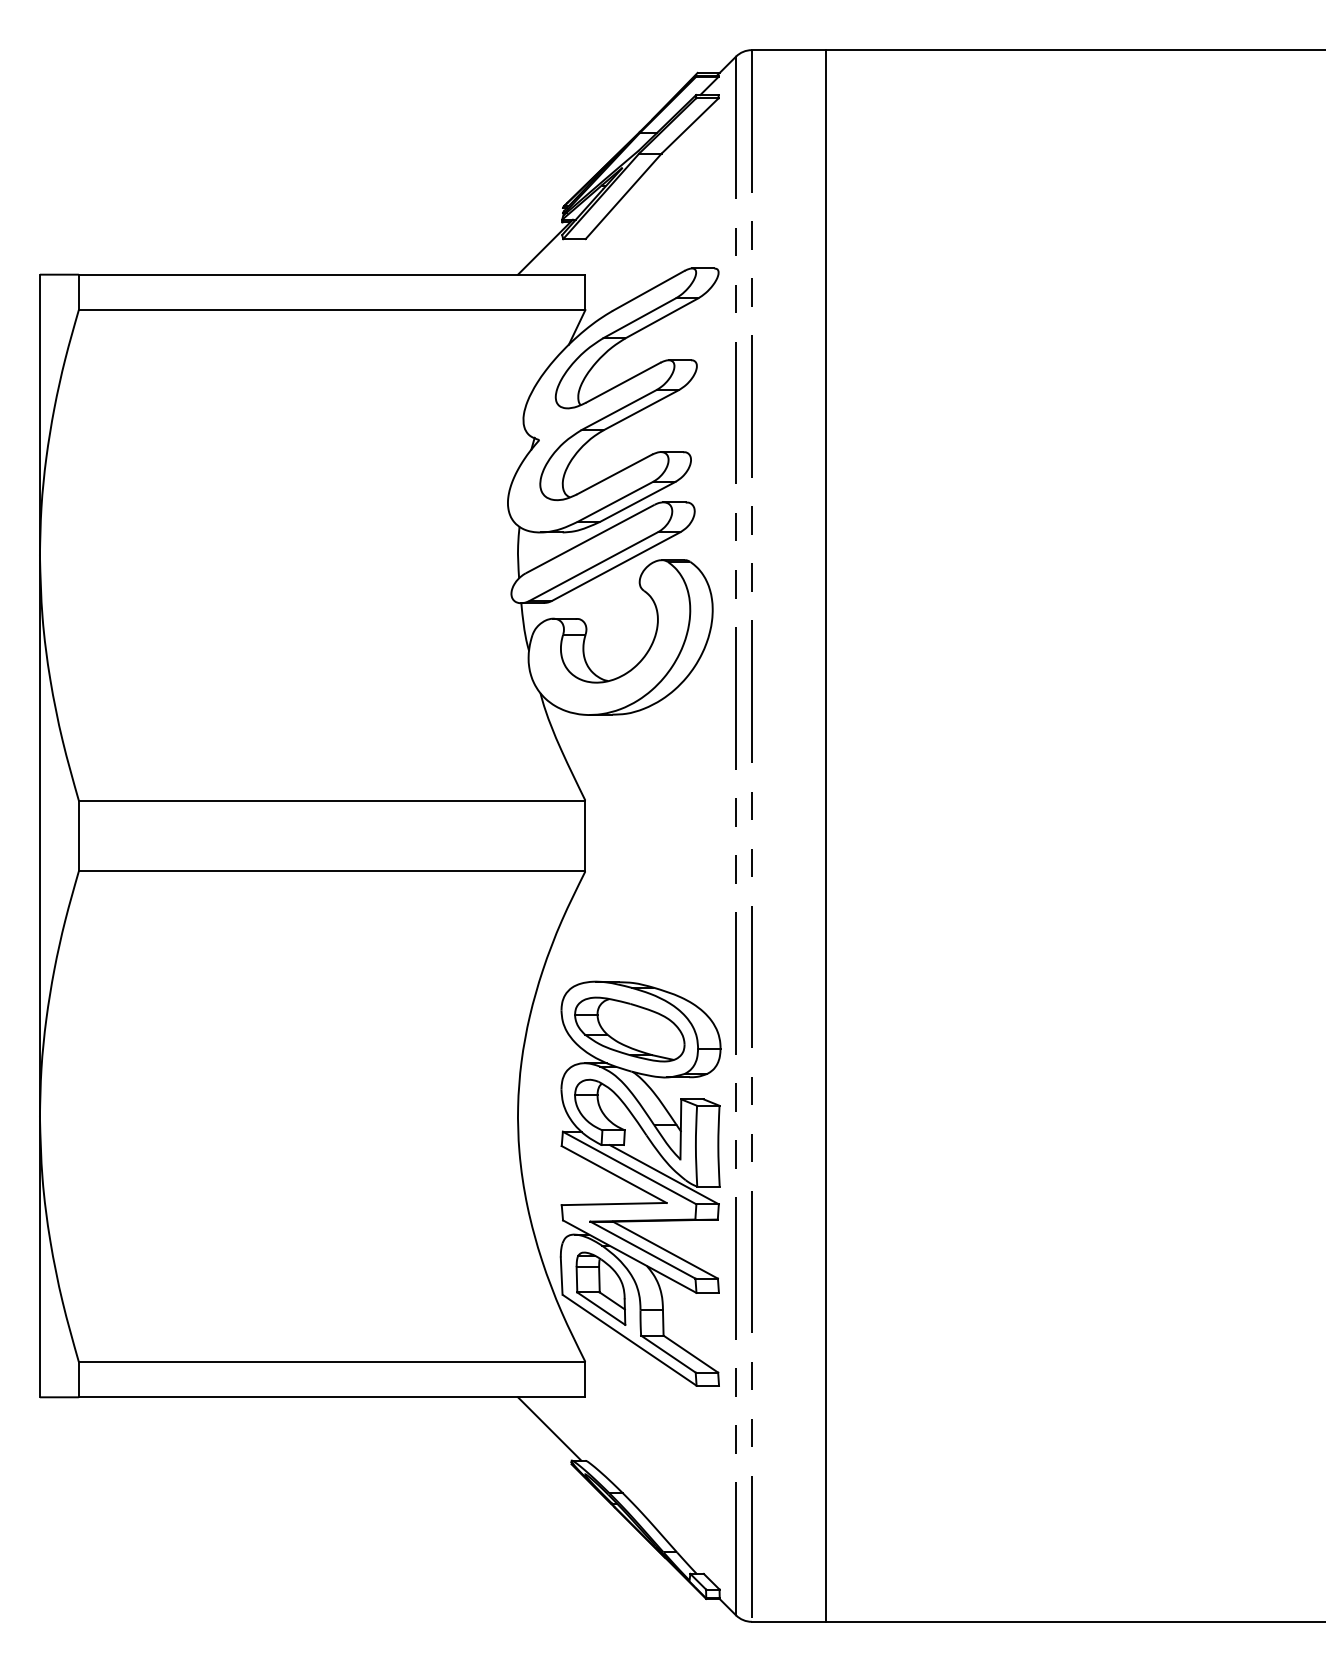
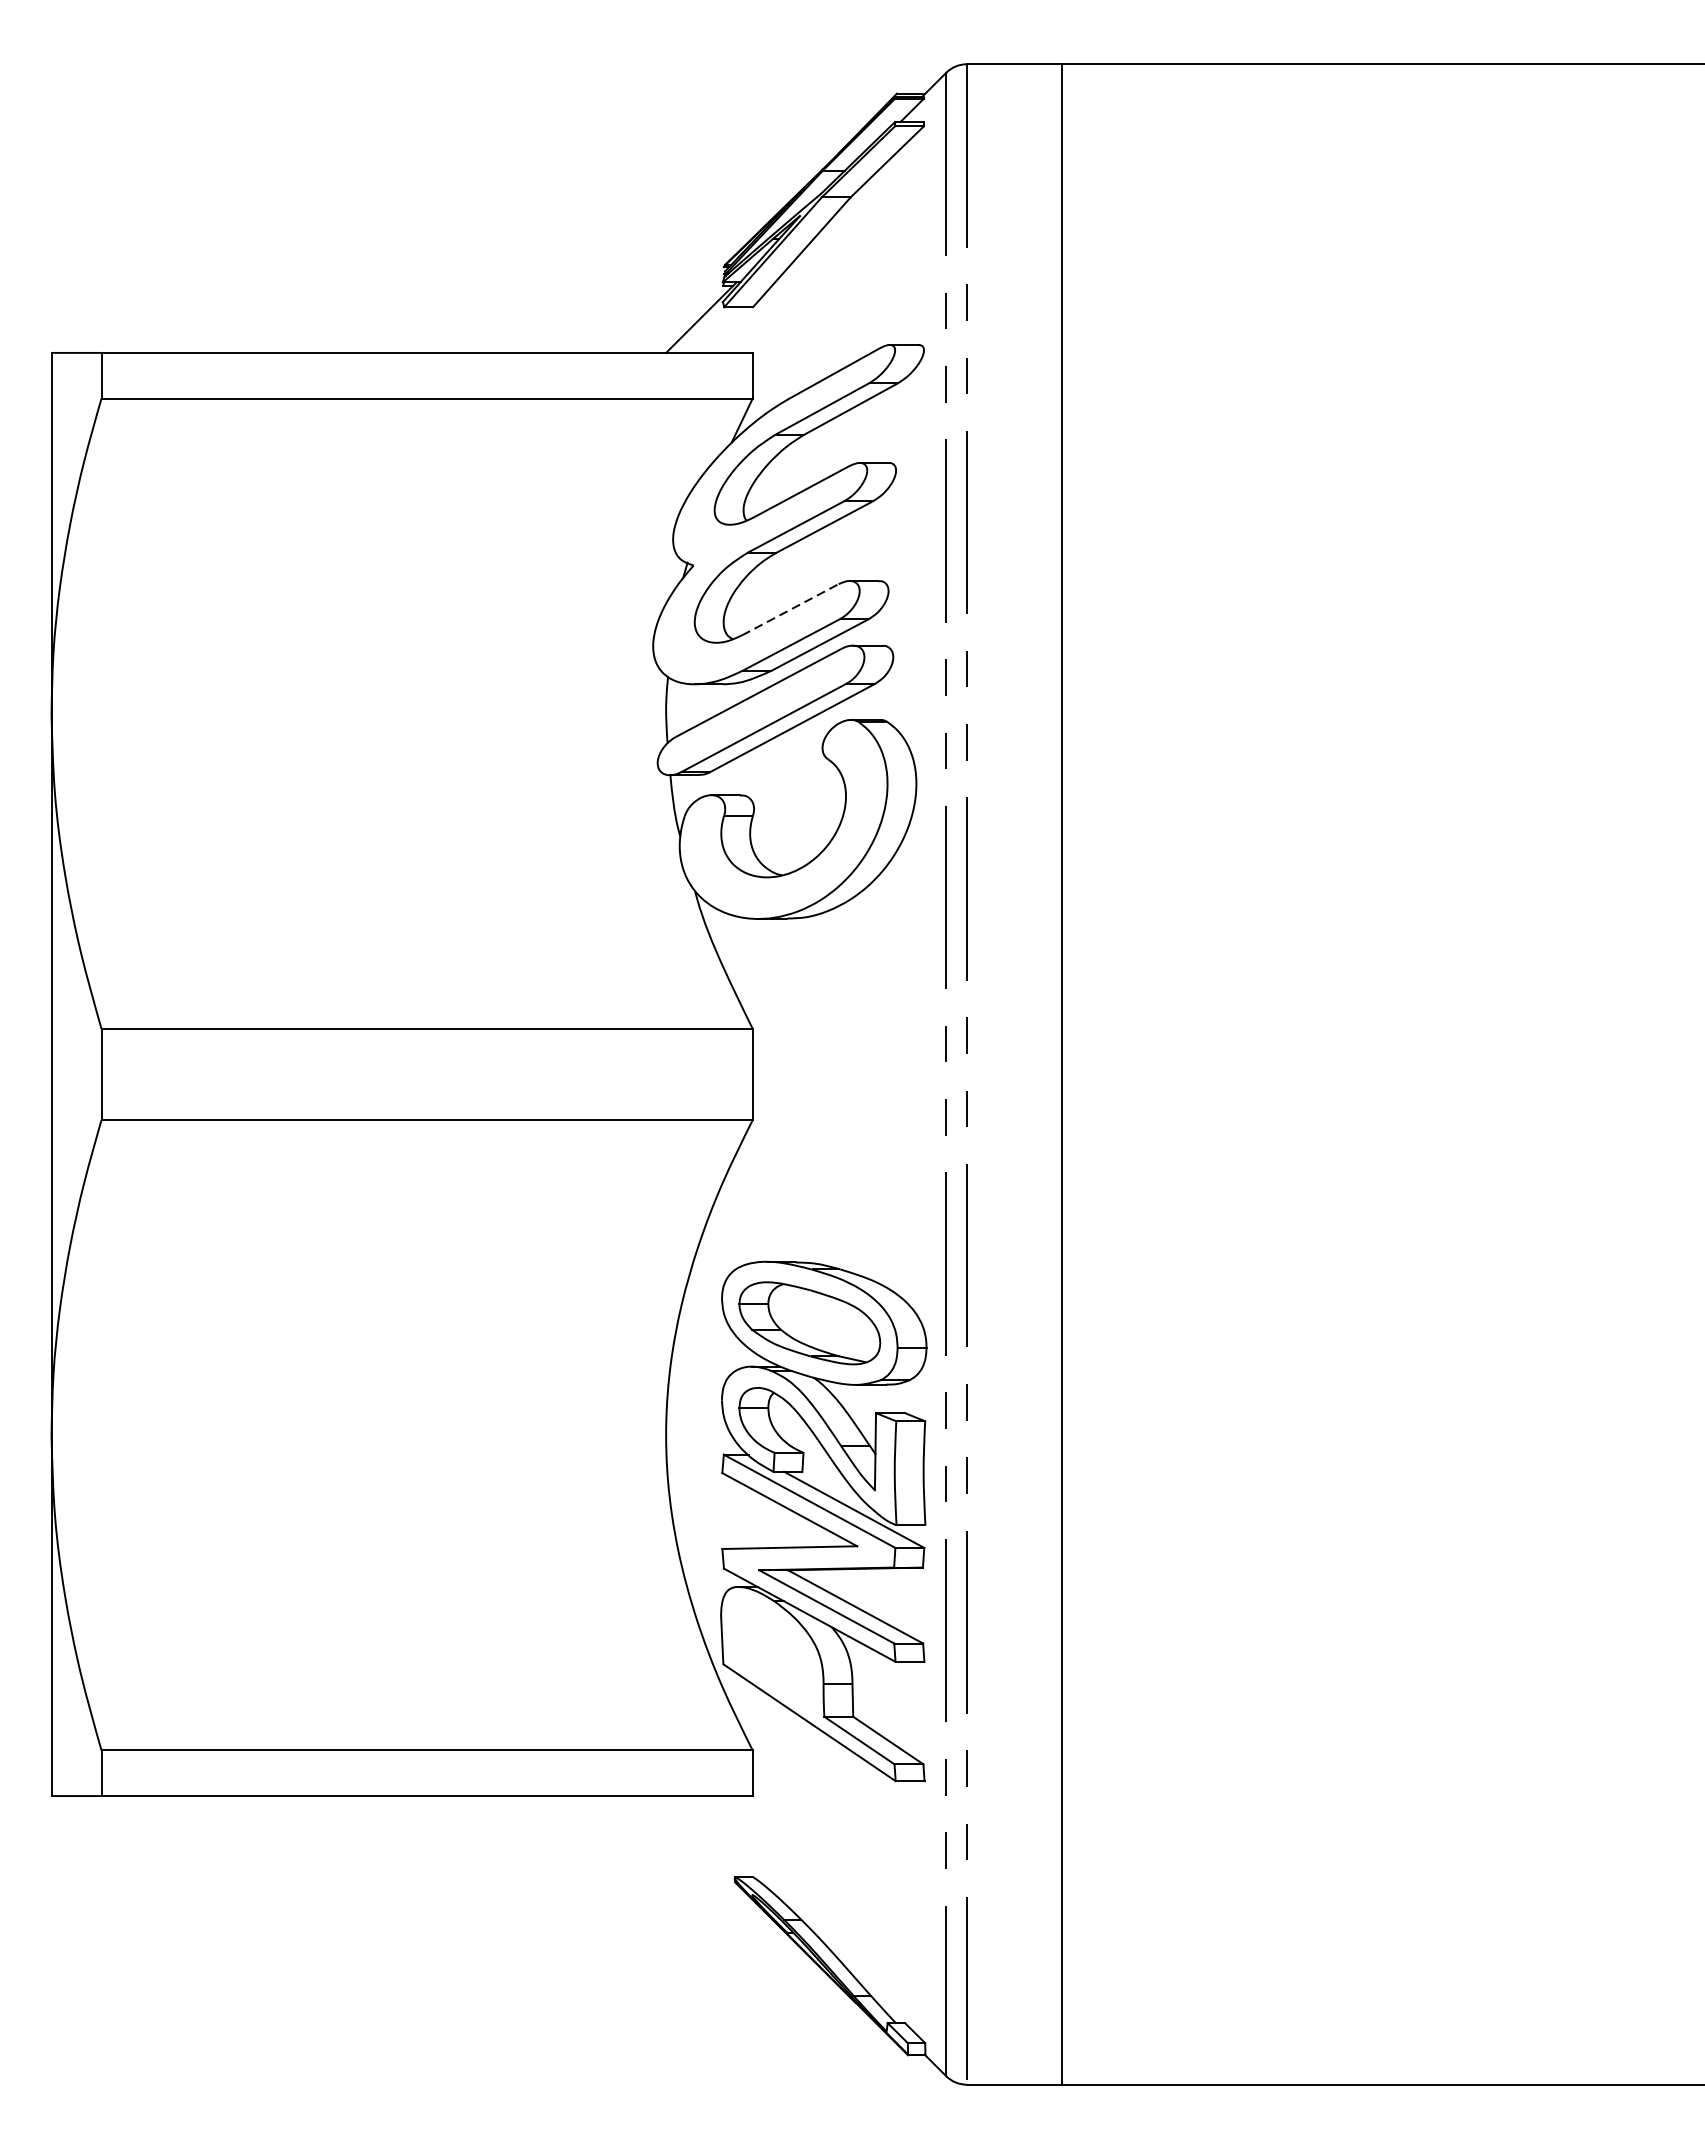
line: (614, 474) -> (790, 609), solid -> dashed
part: (600, 1288) -> (772, 1656), removed
line: (549, 1428) -> (706, 1836), removed

